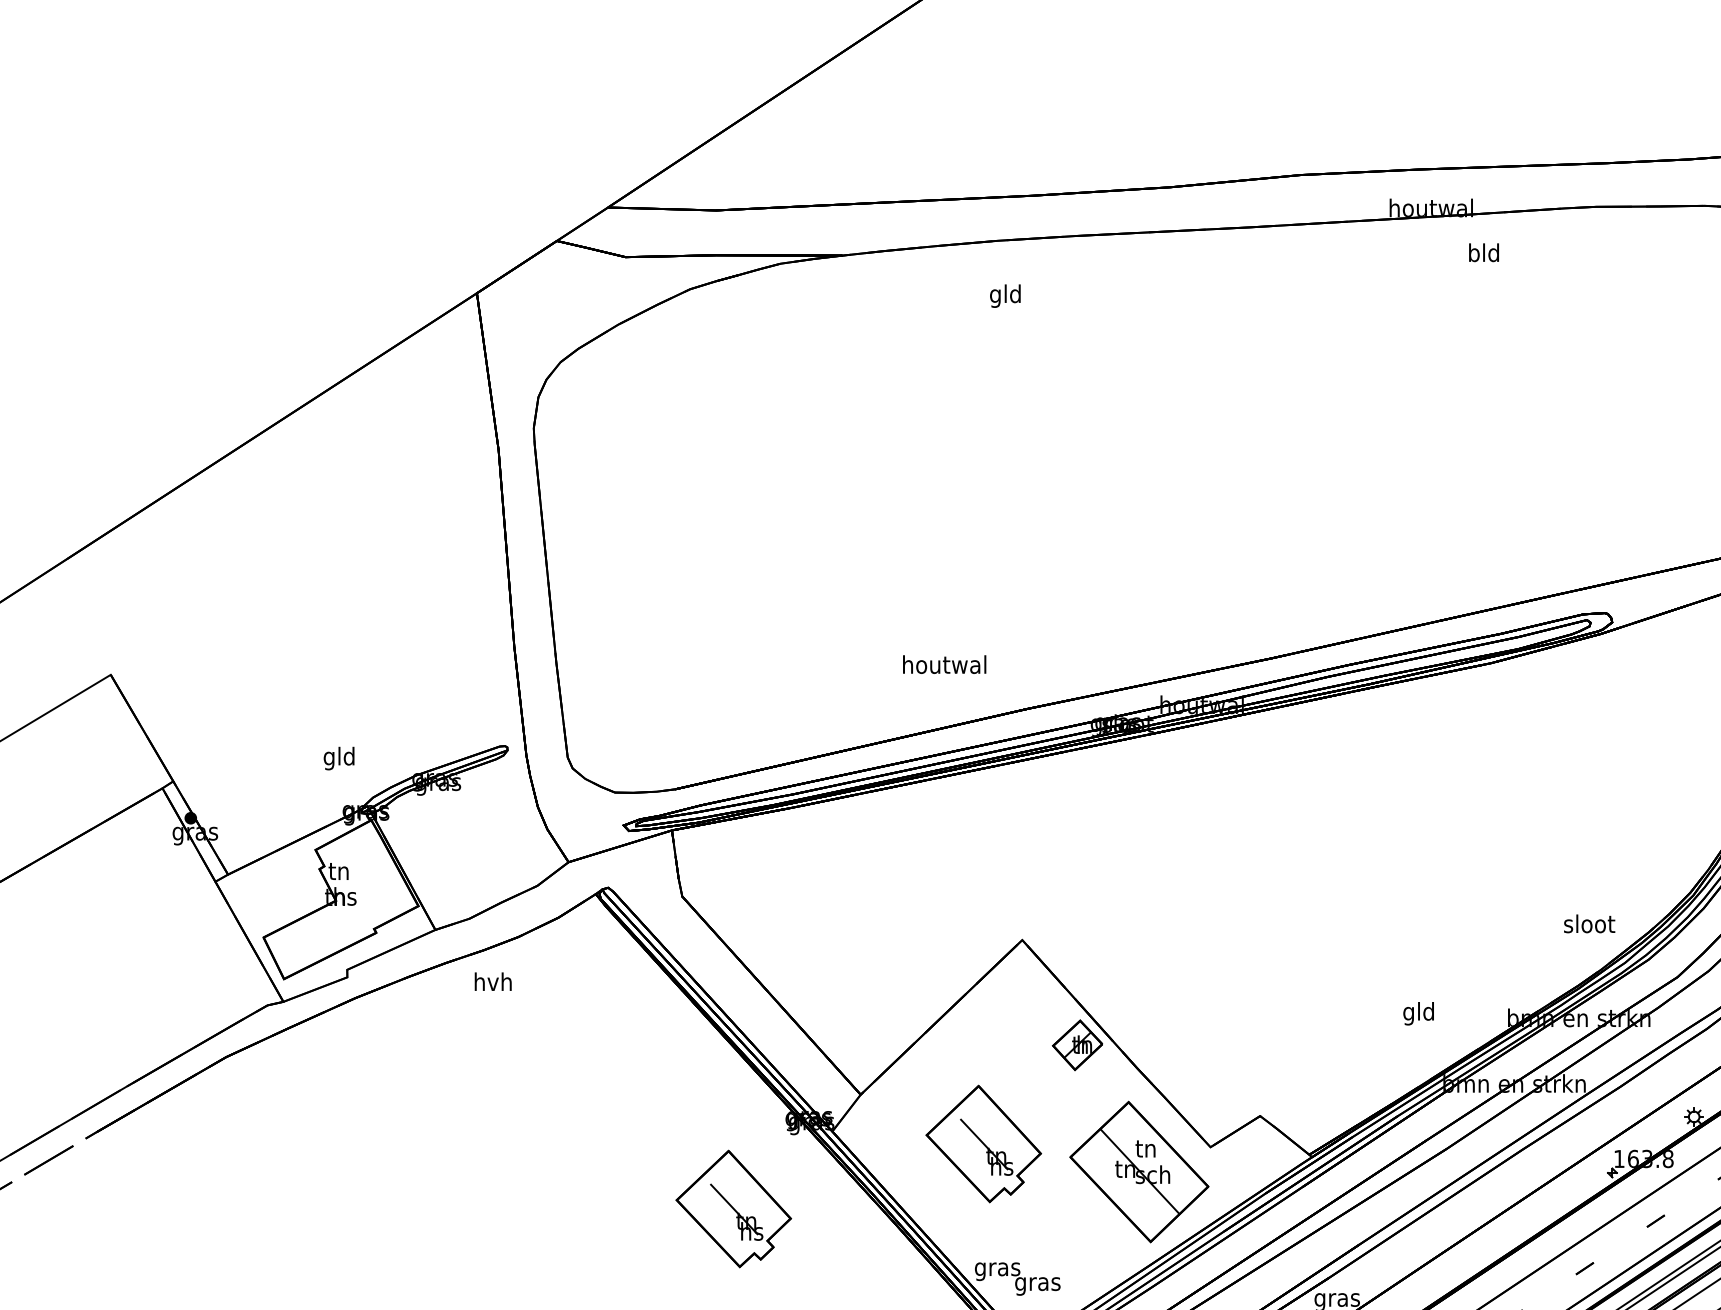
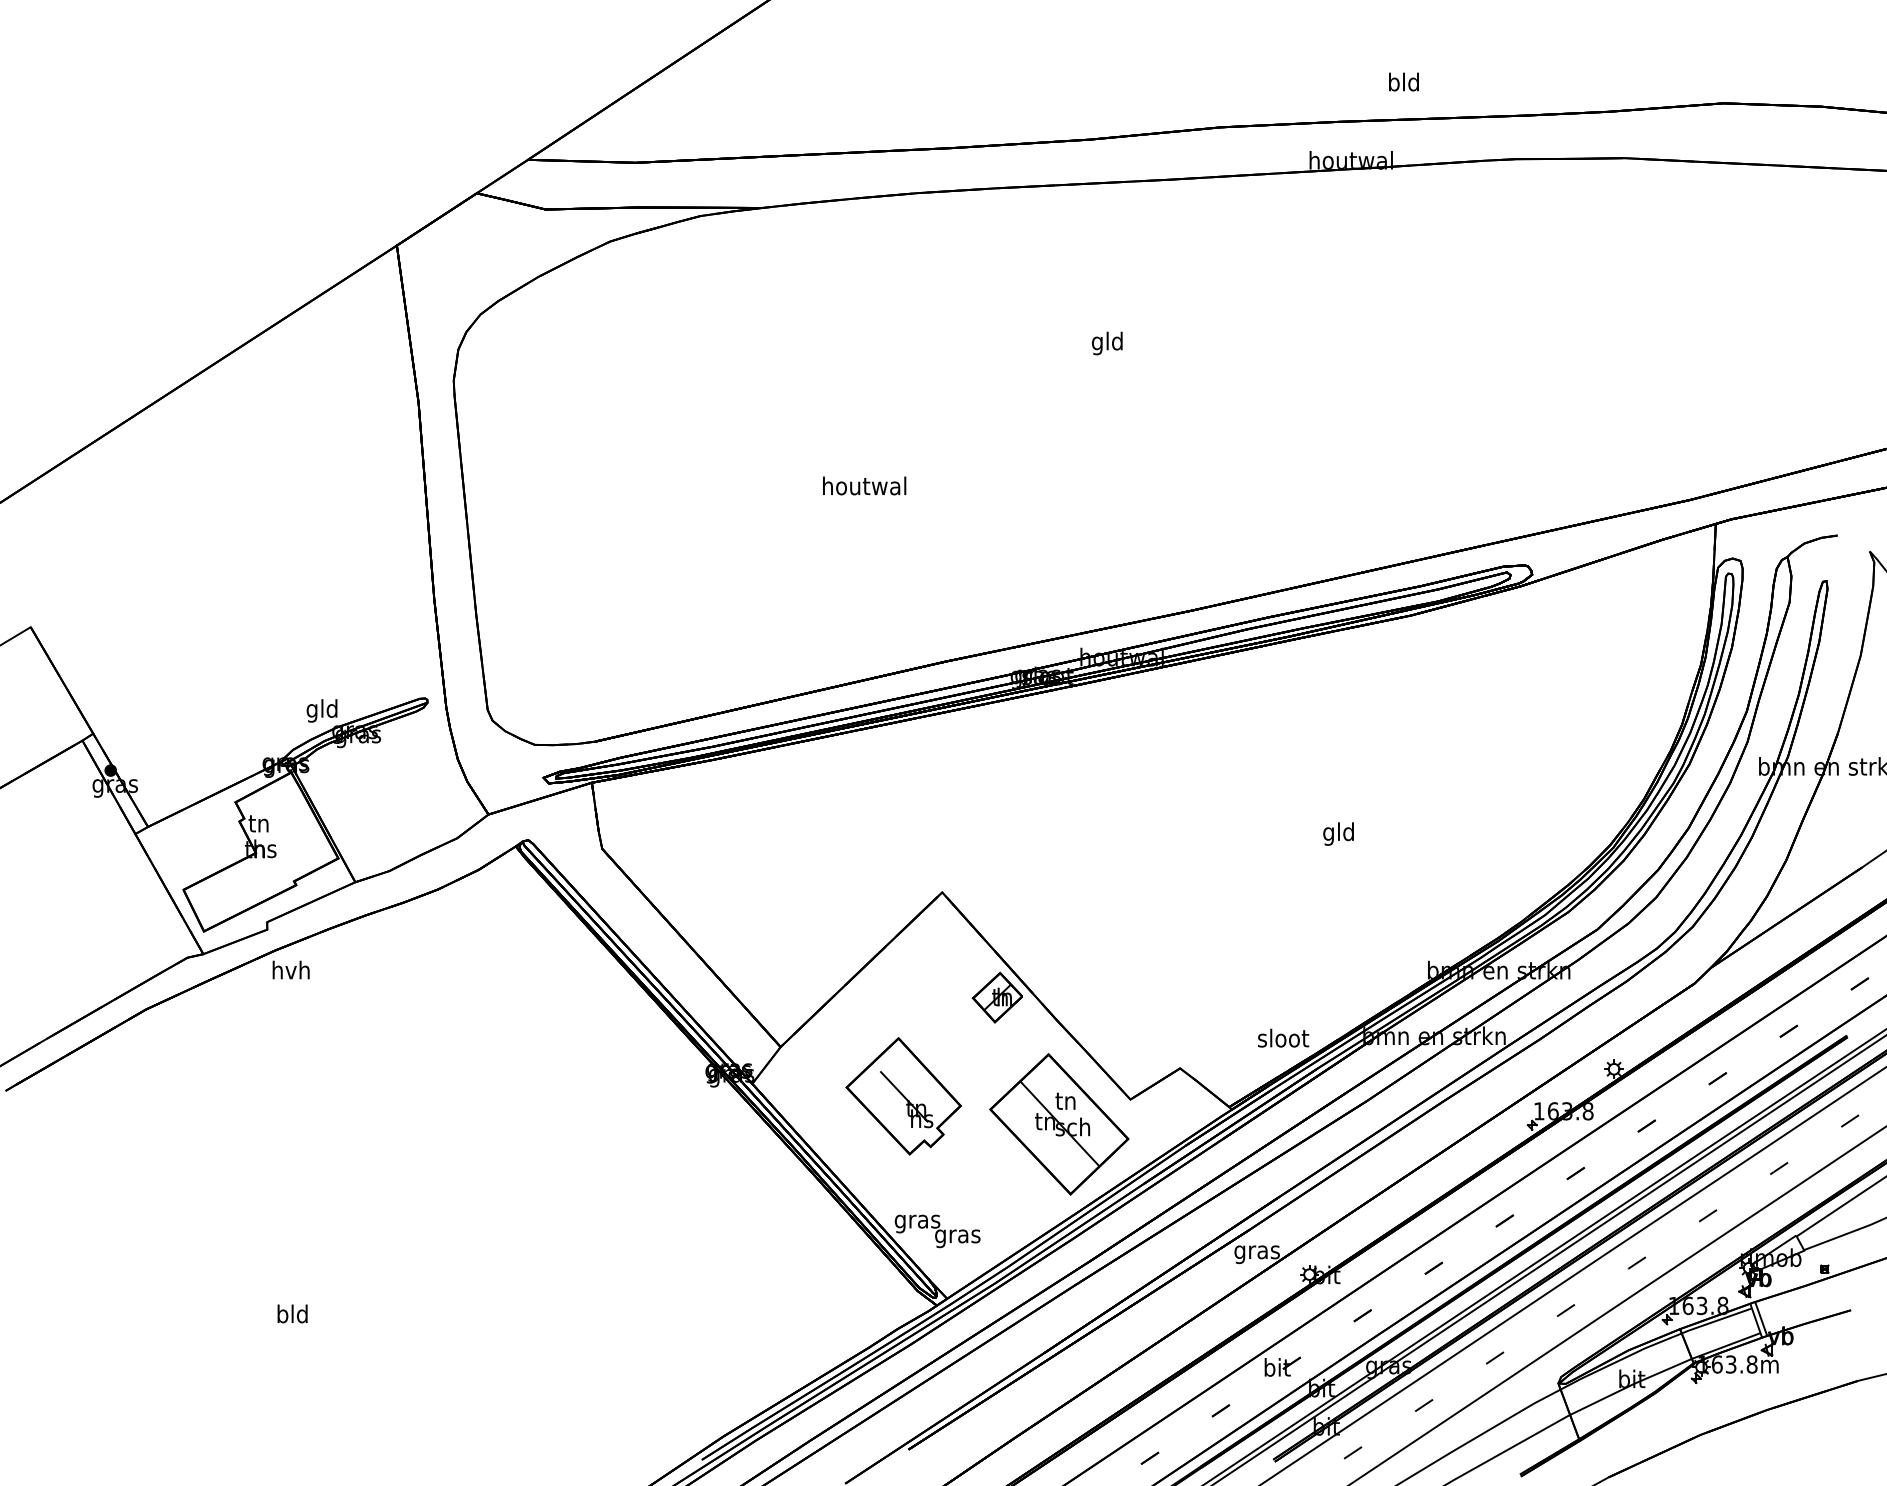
text: (1483, 252) -> (1403, 81), moved
text: (1005, 296) -> (1107, 343), moved
text: (944, 664) -> (864, 485), moved
text: (338, 758) -> (321, 710), moved
text: (1589, 923) -> (1283, 1037), moved
text: (492, 981) -> (290, 969), moved
text: (1418, 1013) -> (1338, 833), moved
part: (733, 1209) -> (653, 1161), removed

